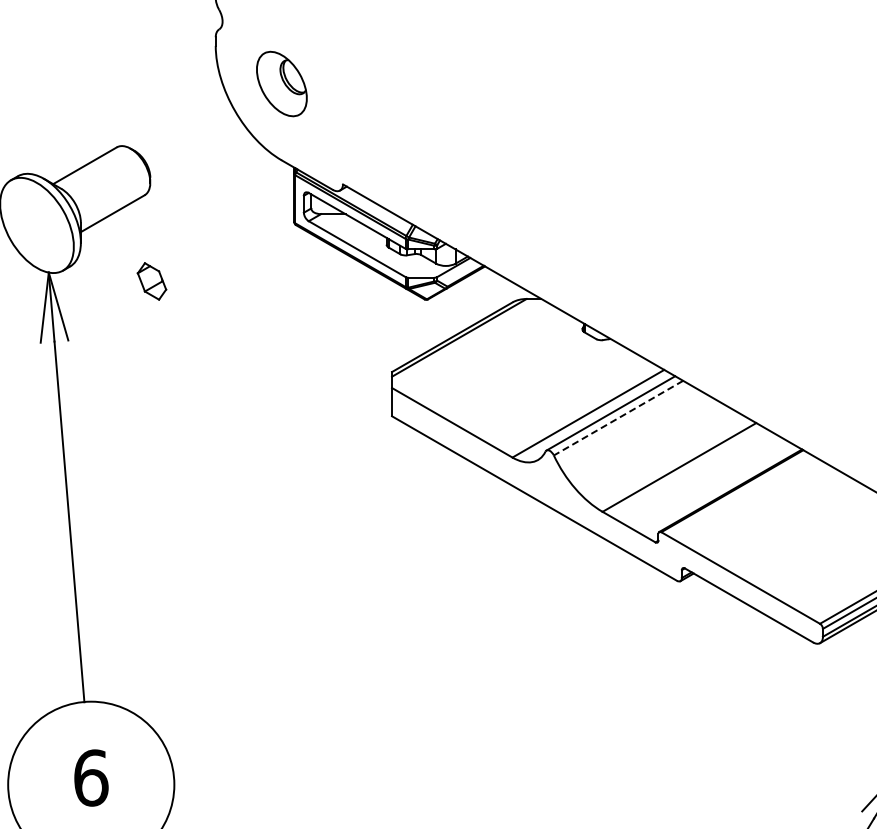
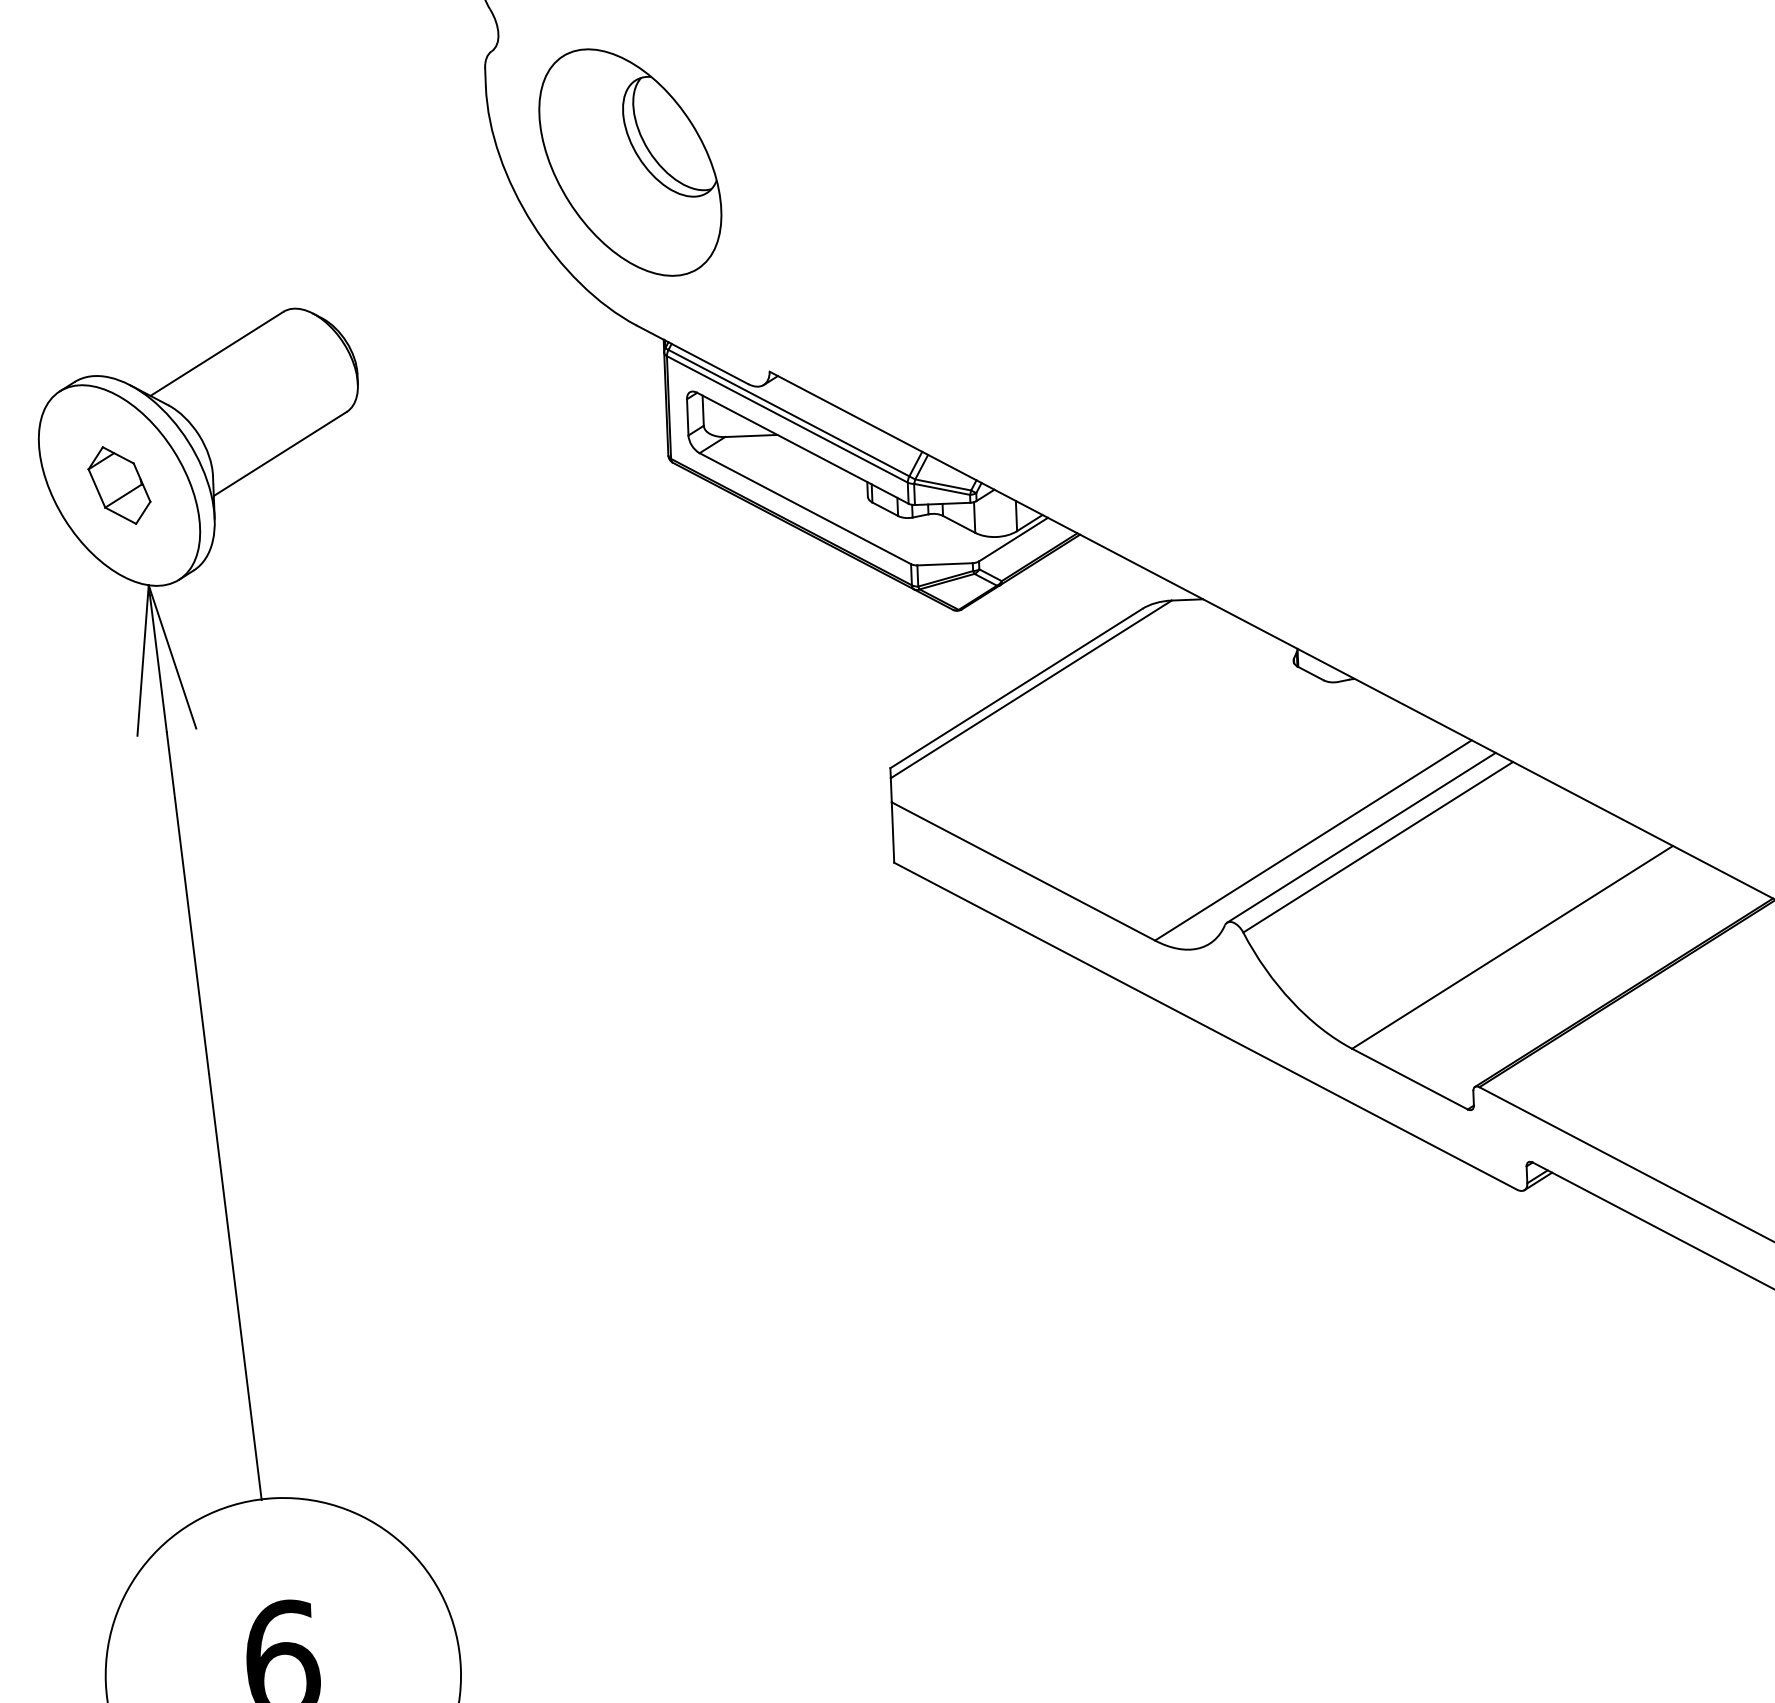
part: (281, 83) -> (629, 161), size x1.67
part: (151, 281) -> (118, 485), moved
line: (618, 418) -> (1378, 848), dashed -> solid

